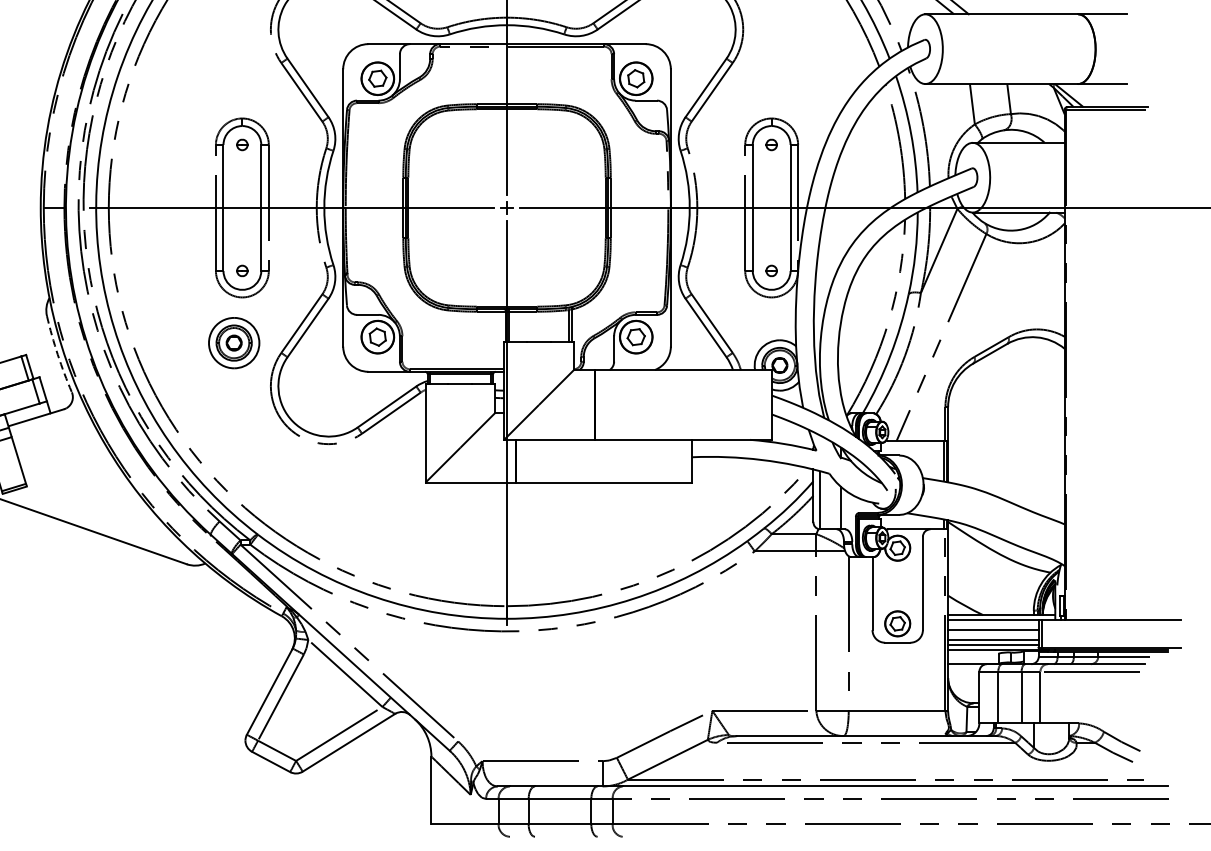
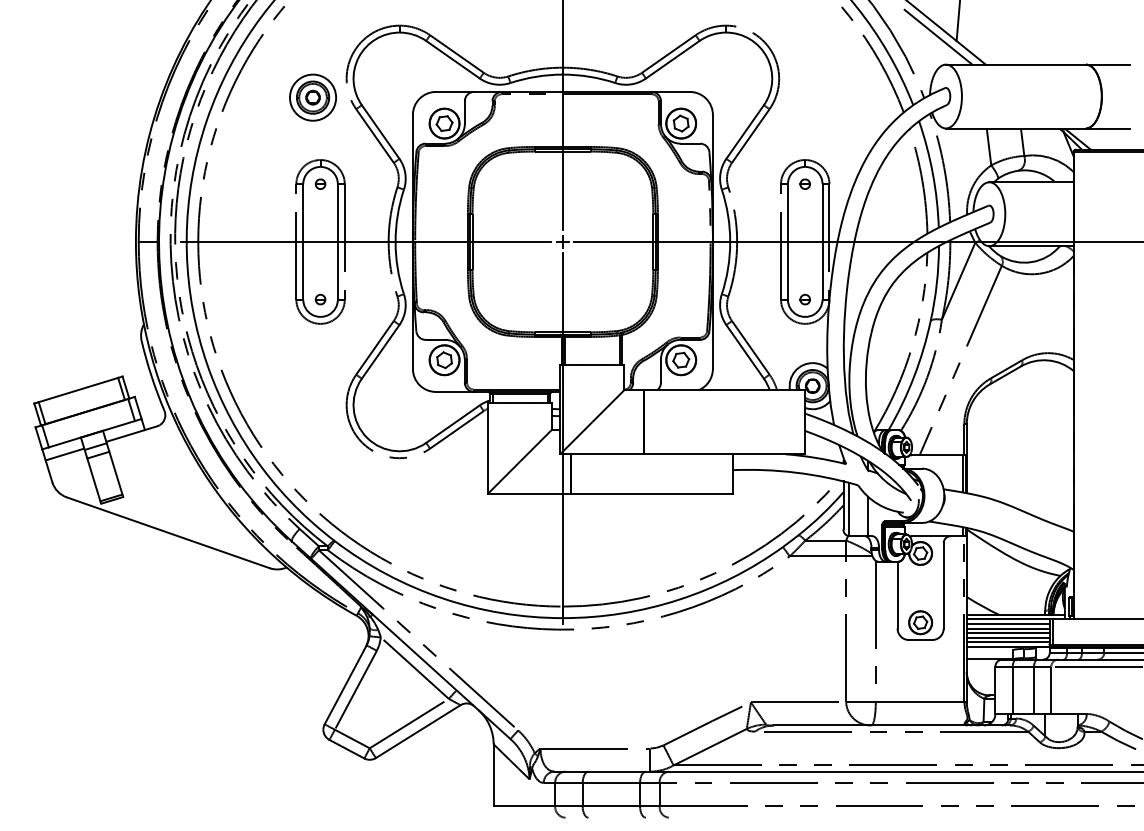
part: (233, 342) -> (312, 97), moved
arc: (57, 354) -> (151, 376), dashed -> solid
line: (992, 625) -> (1007, 624), added
line: (992, 635) -> (1007, 633), added

